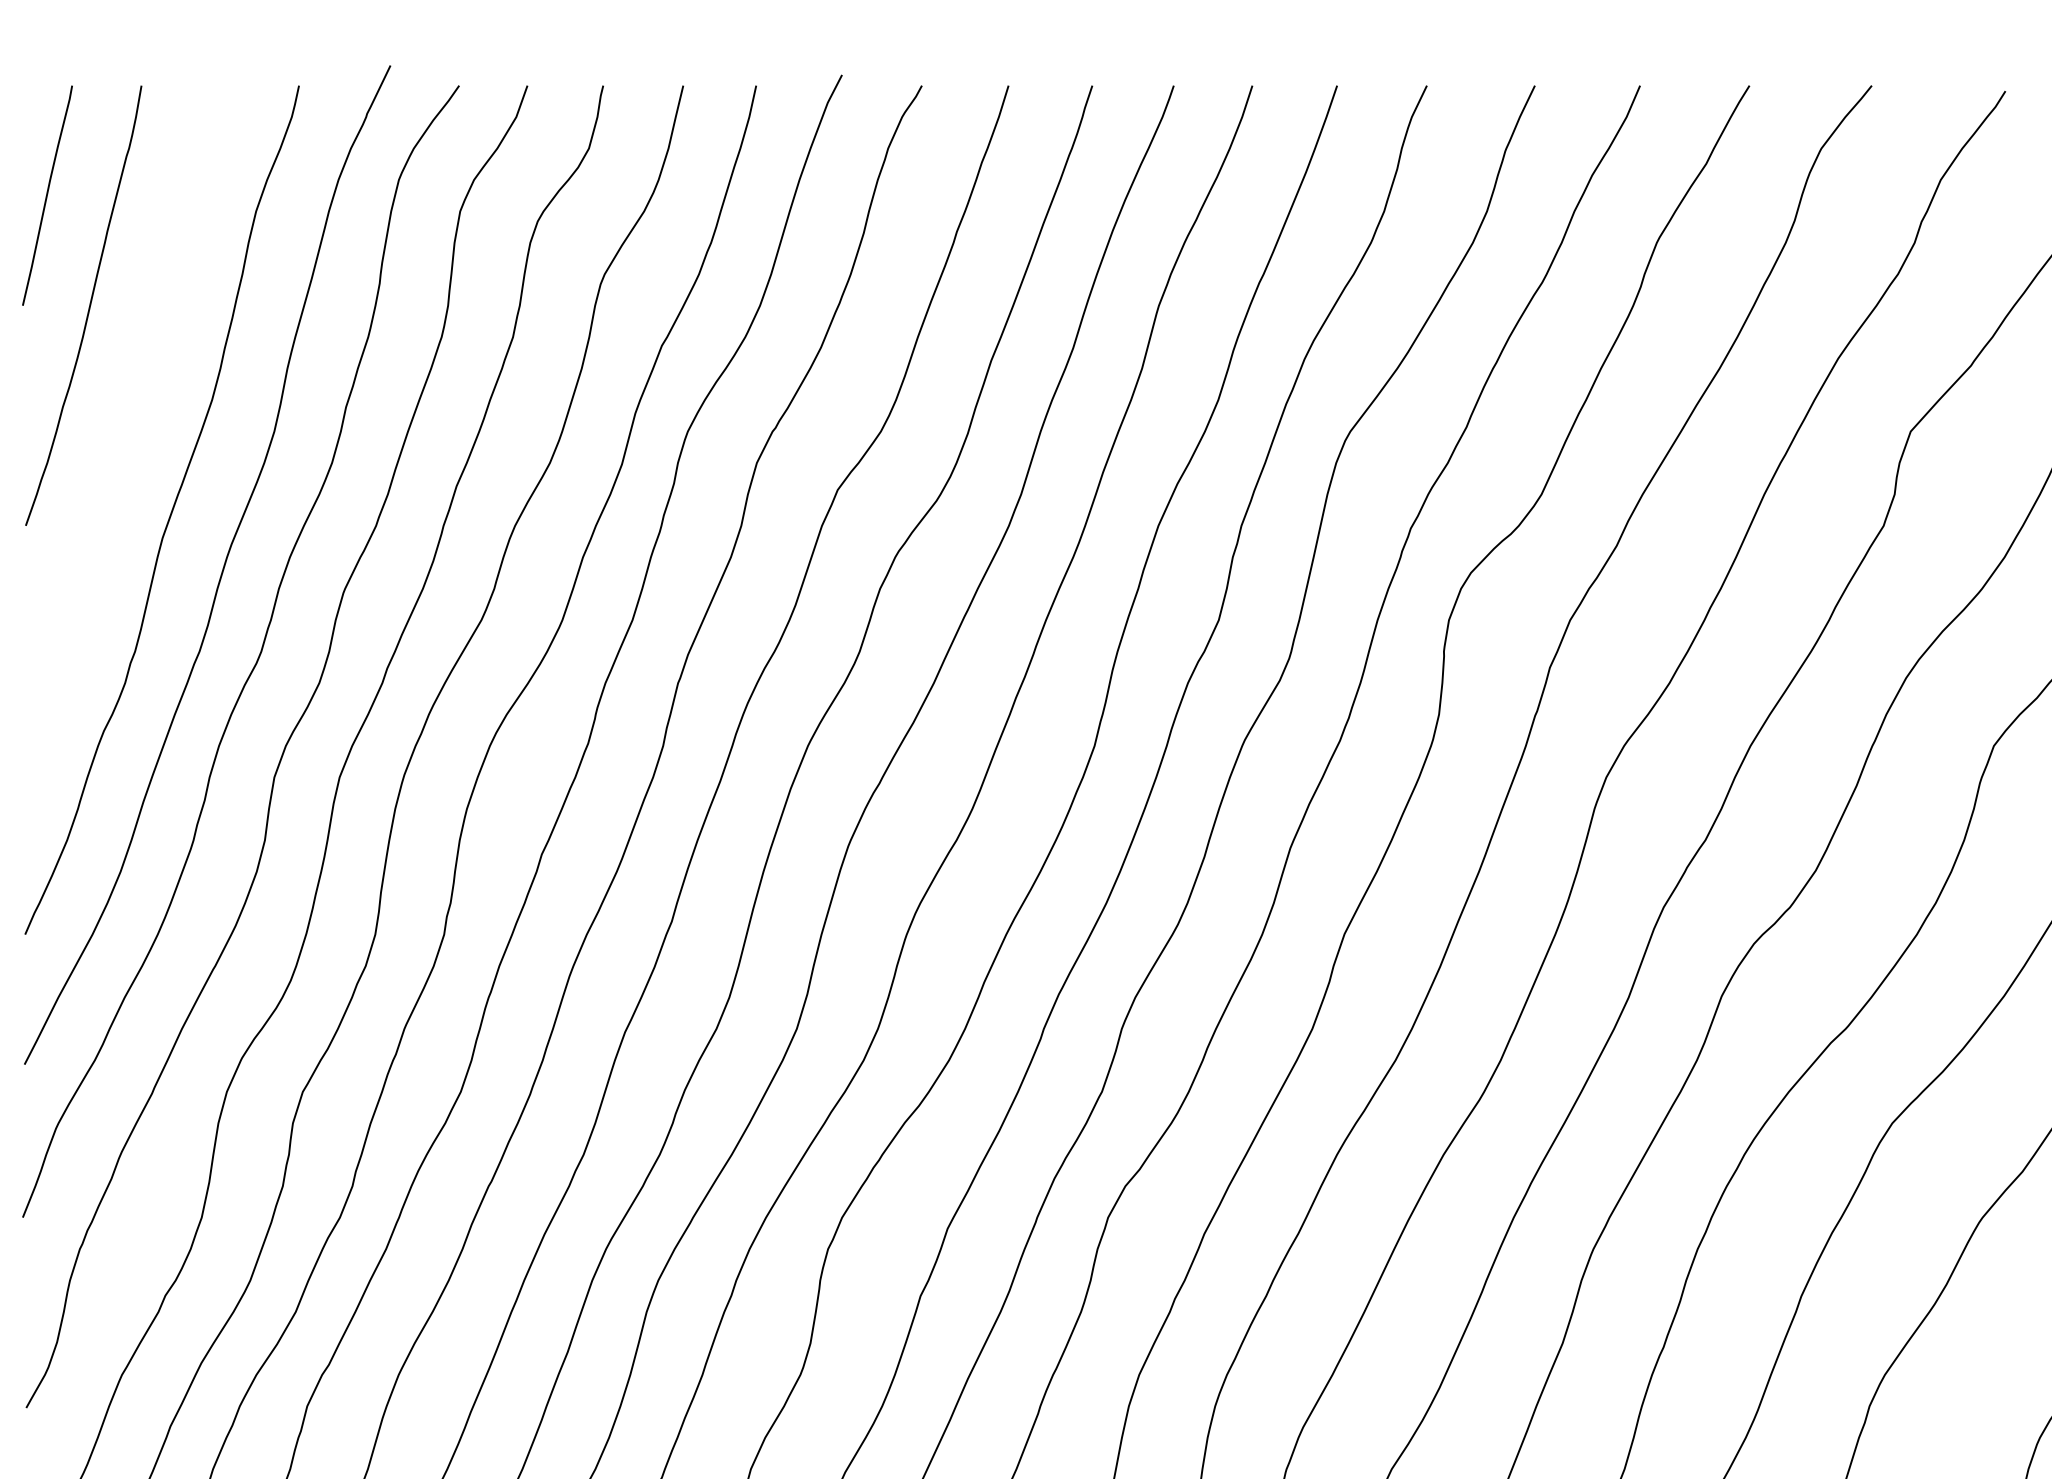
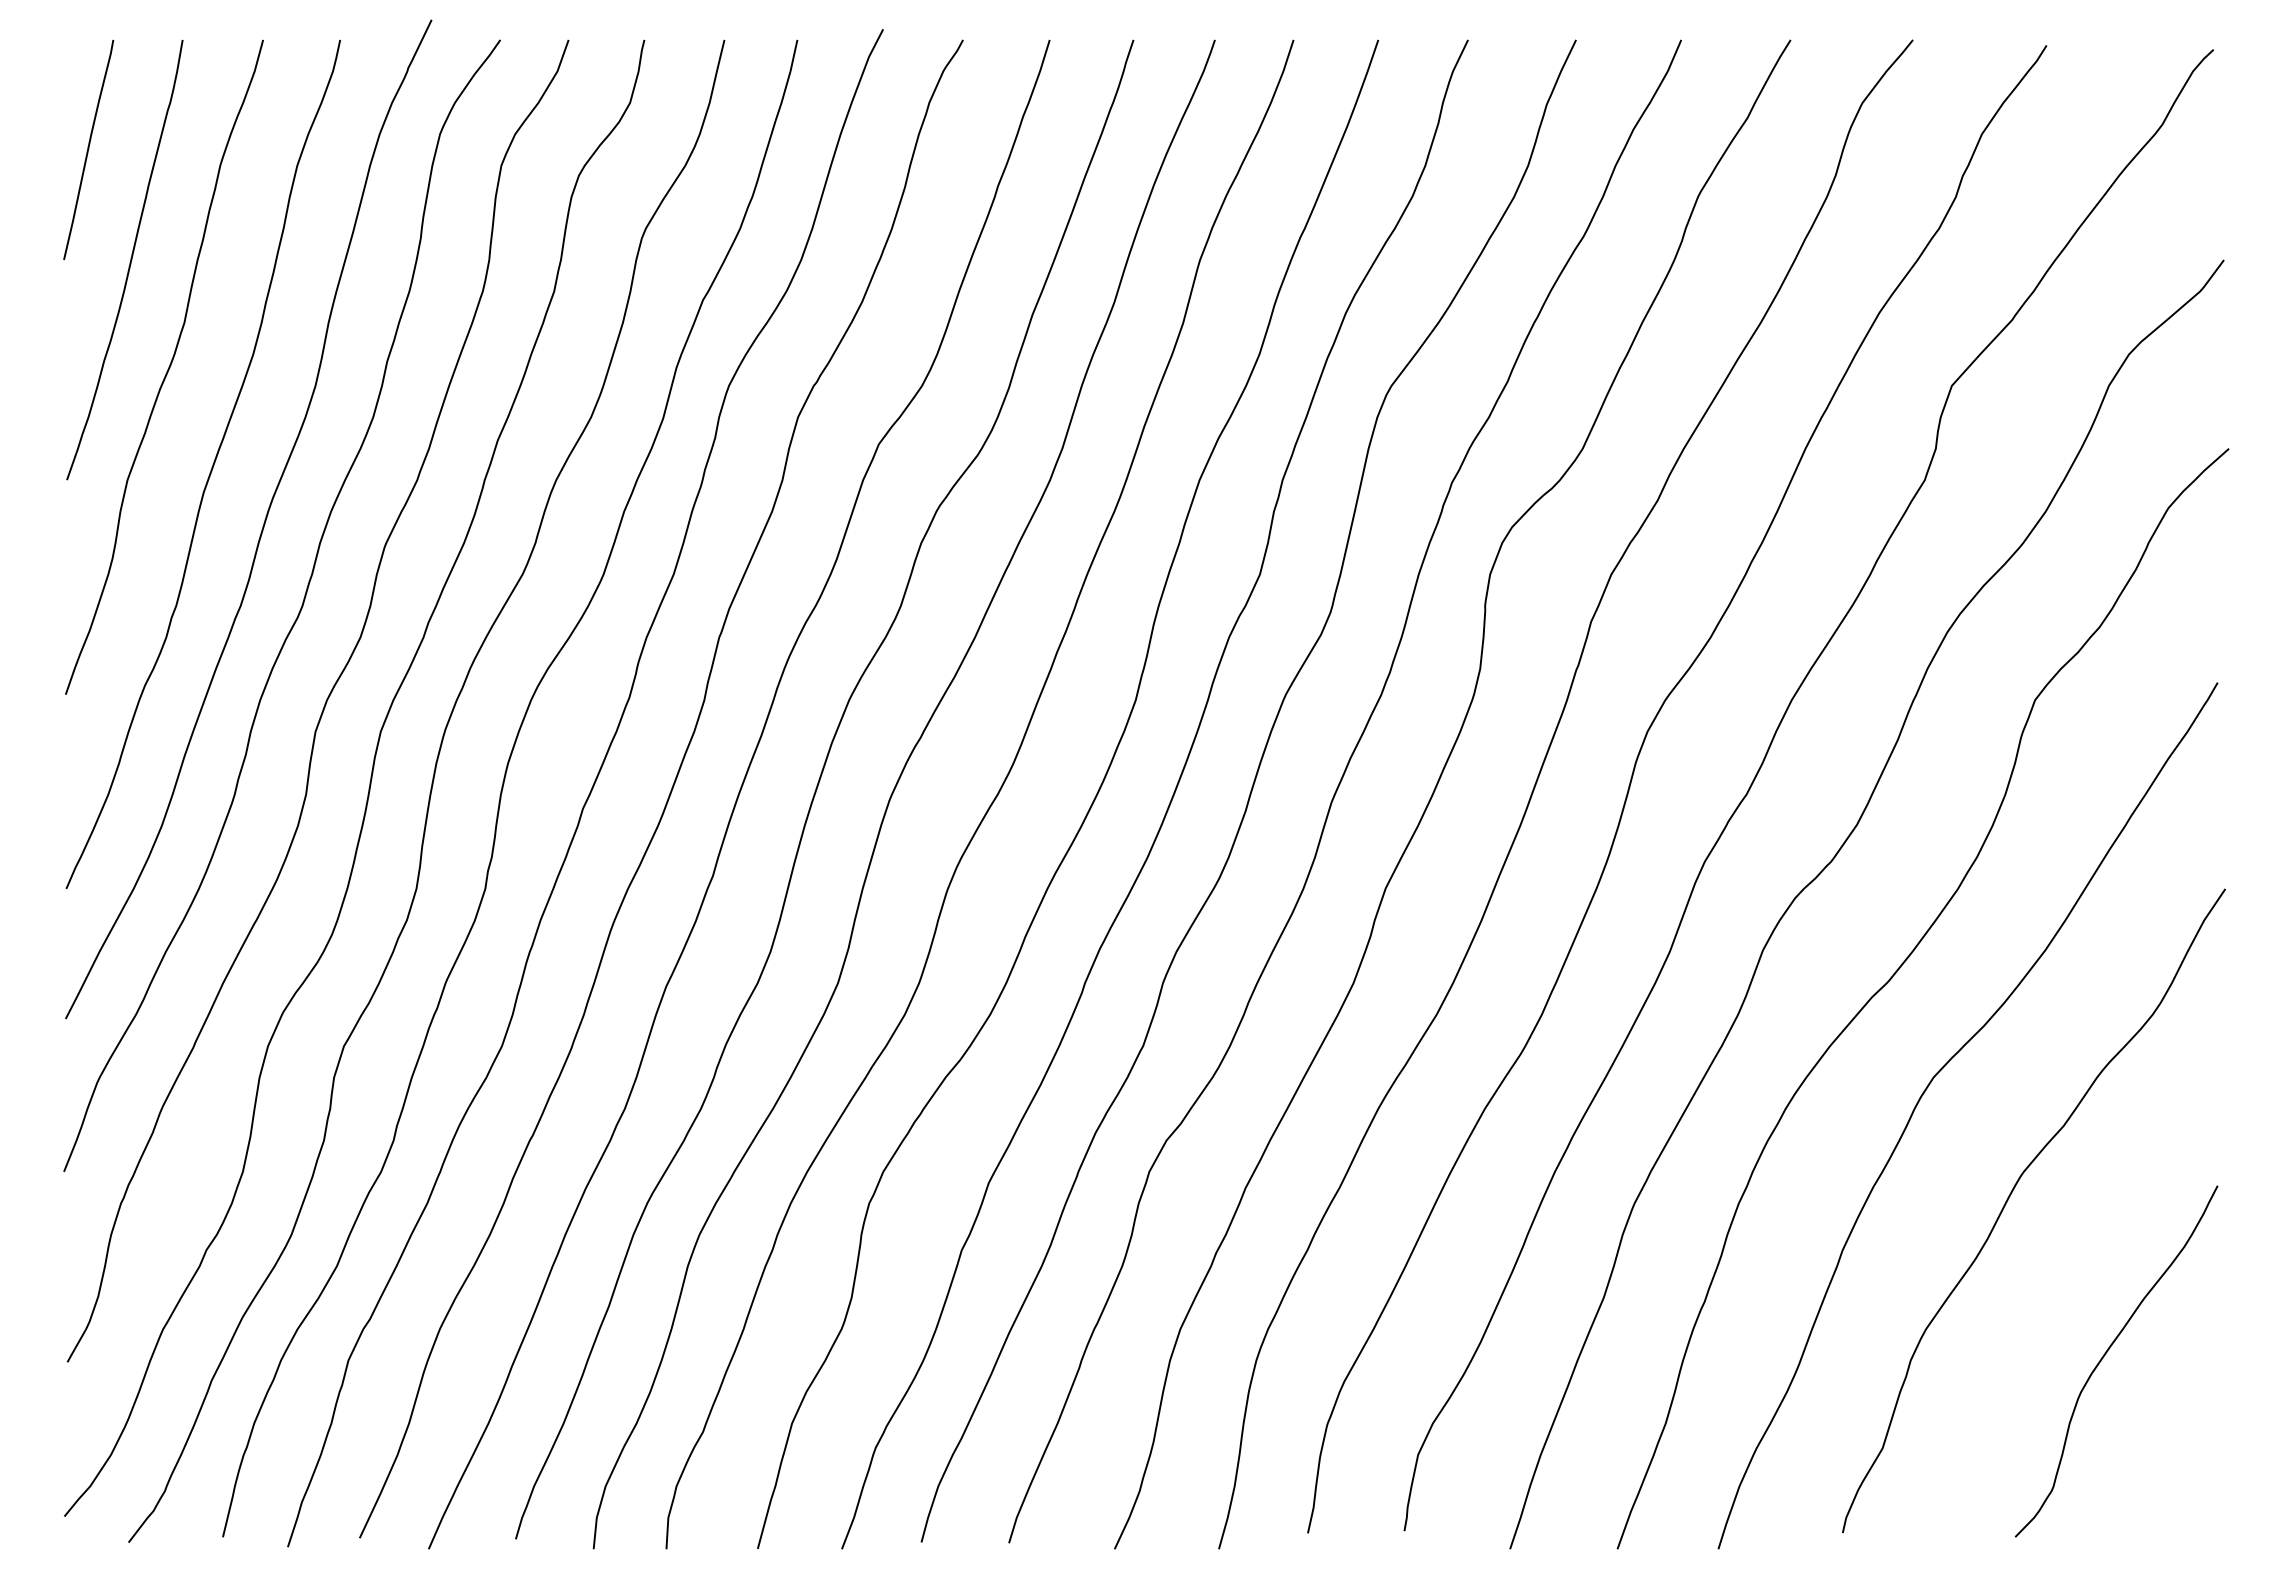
curve: (127, 412) -> (168, 366), added

